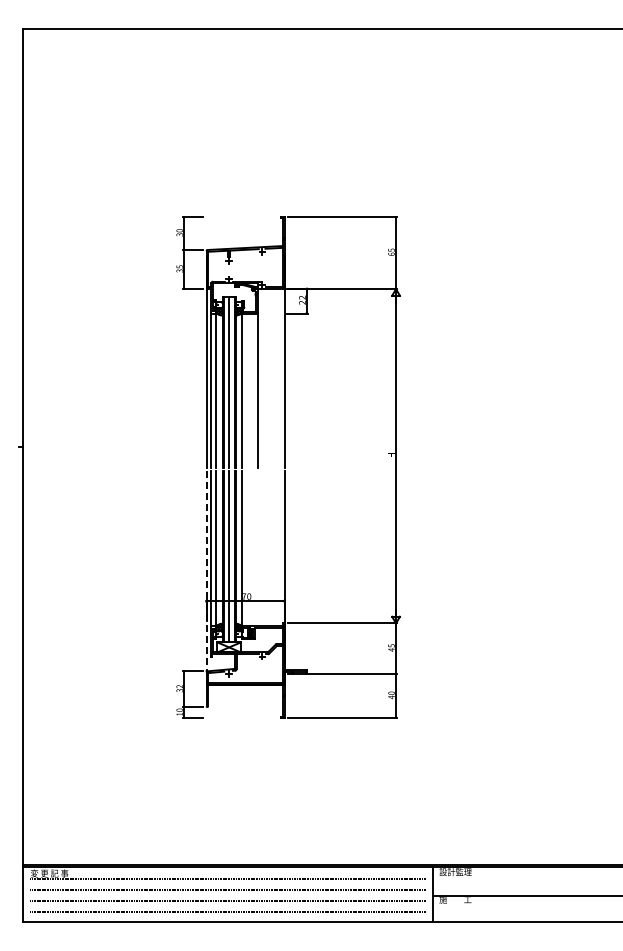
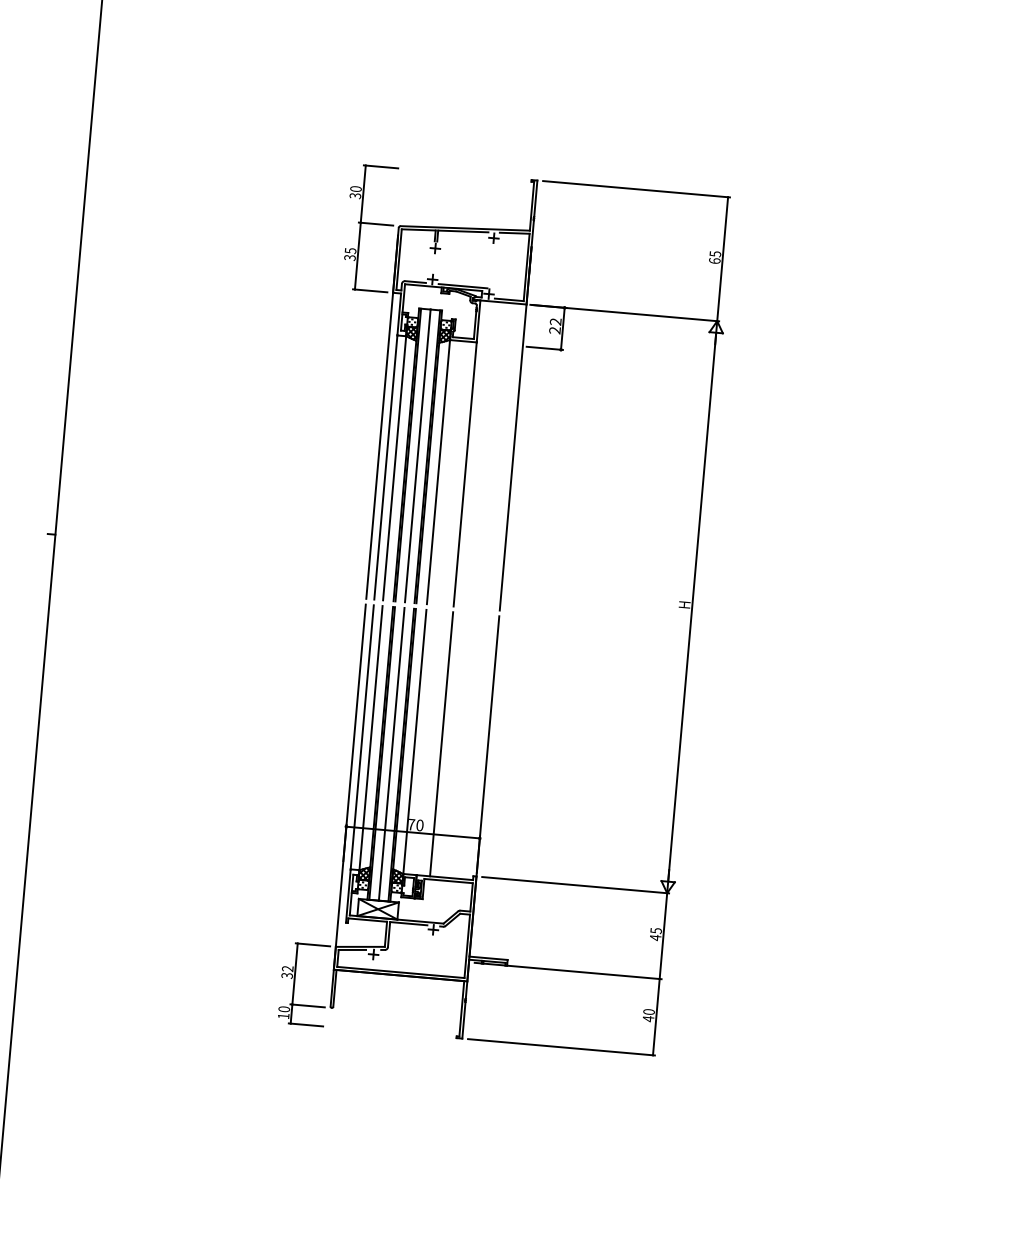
line: (257, 548) -> (441, 744), added
line: (206, 578) -> (349, 787), dashed -> solid

